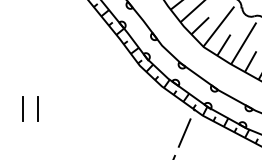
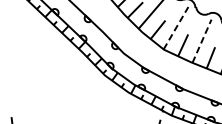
line: (219, 26) -> (176, 28), solid -> dashed
line: (244, 43) -> (202, 41), solid -> dashed

